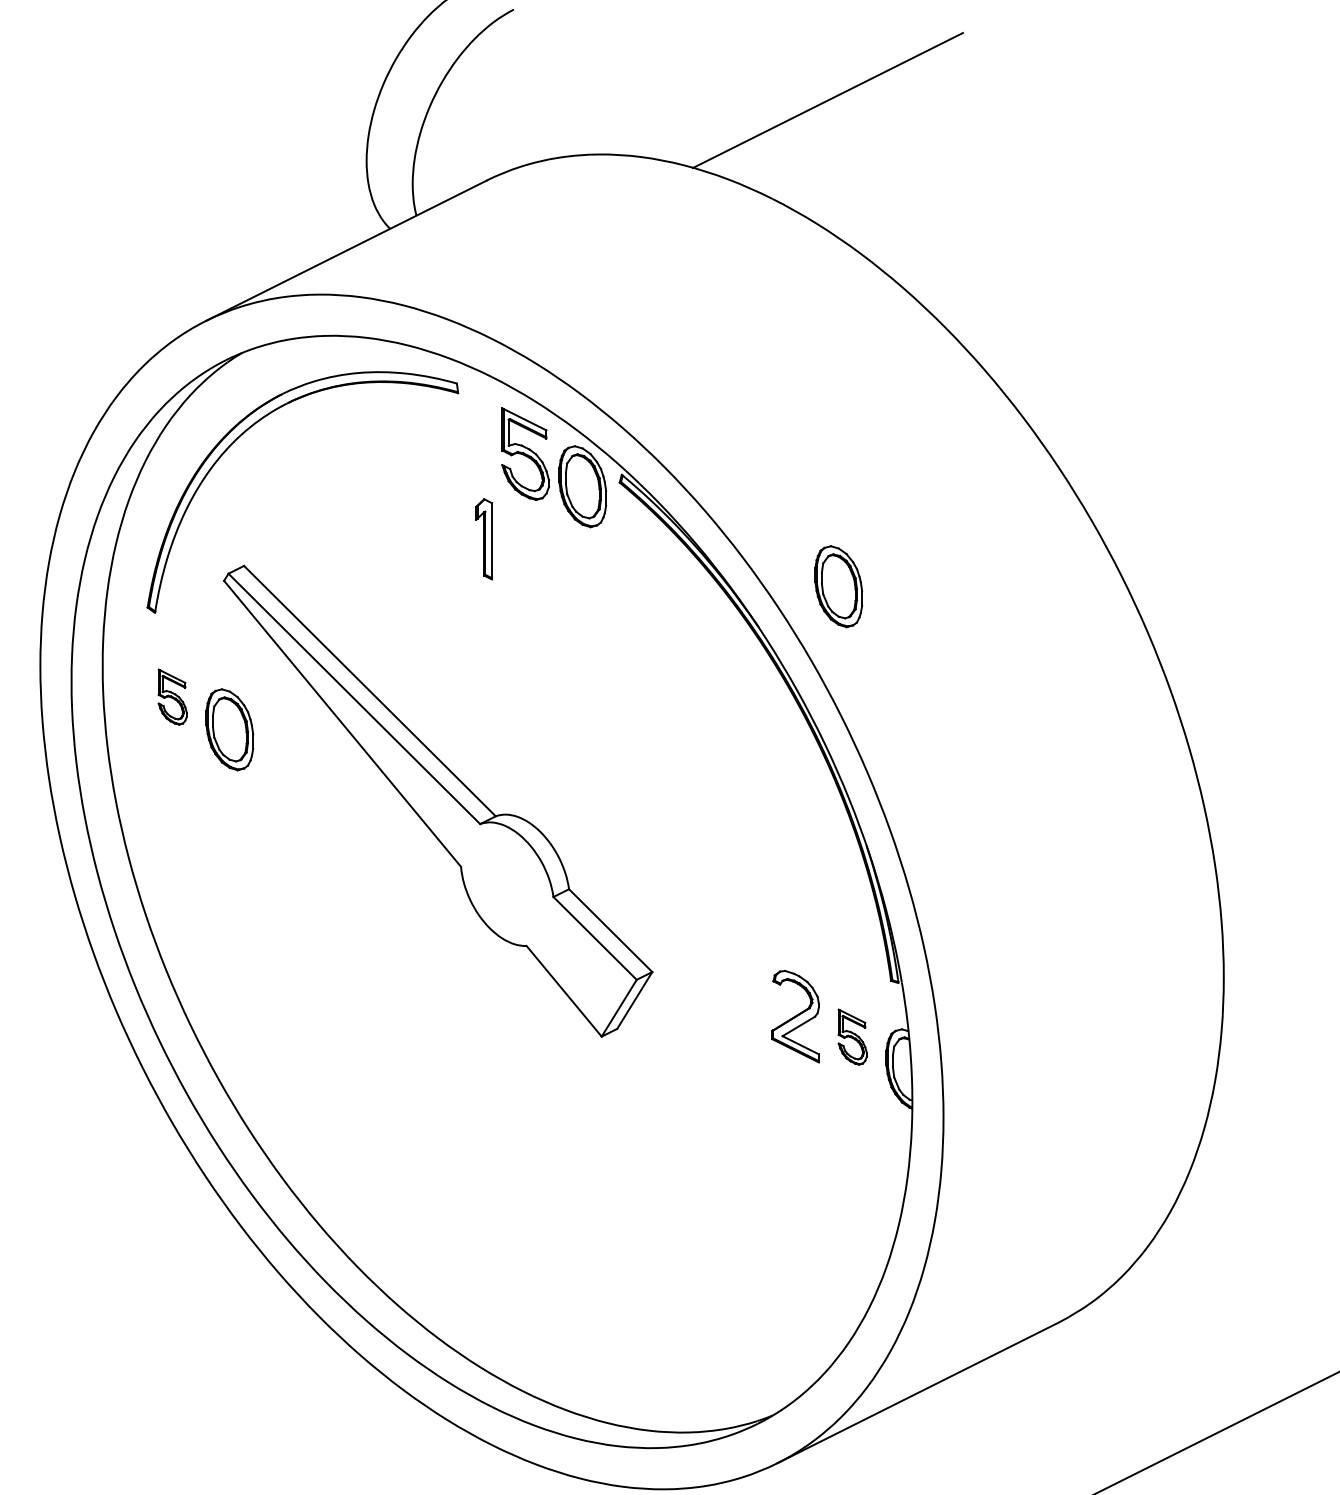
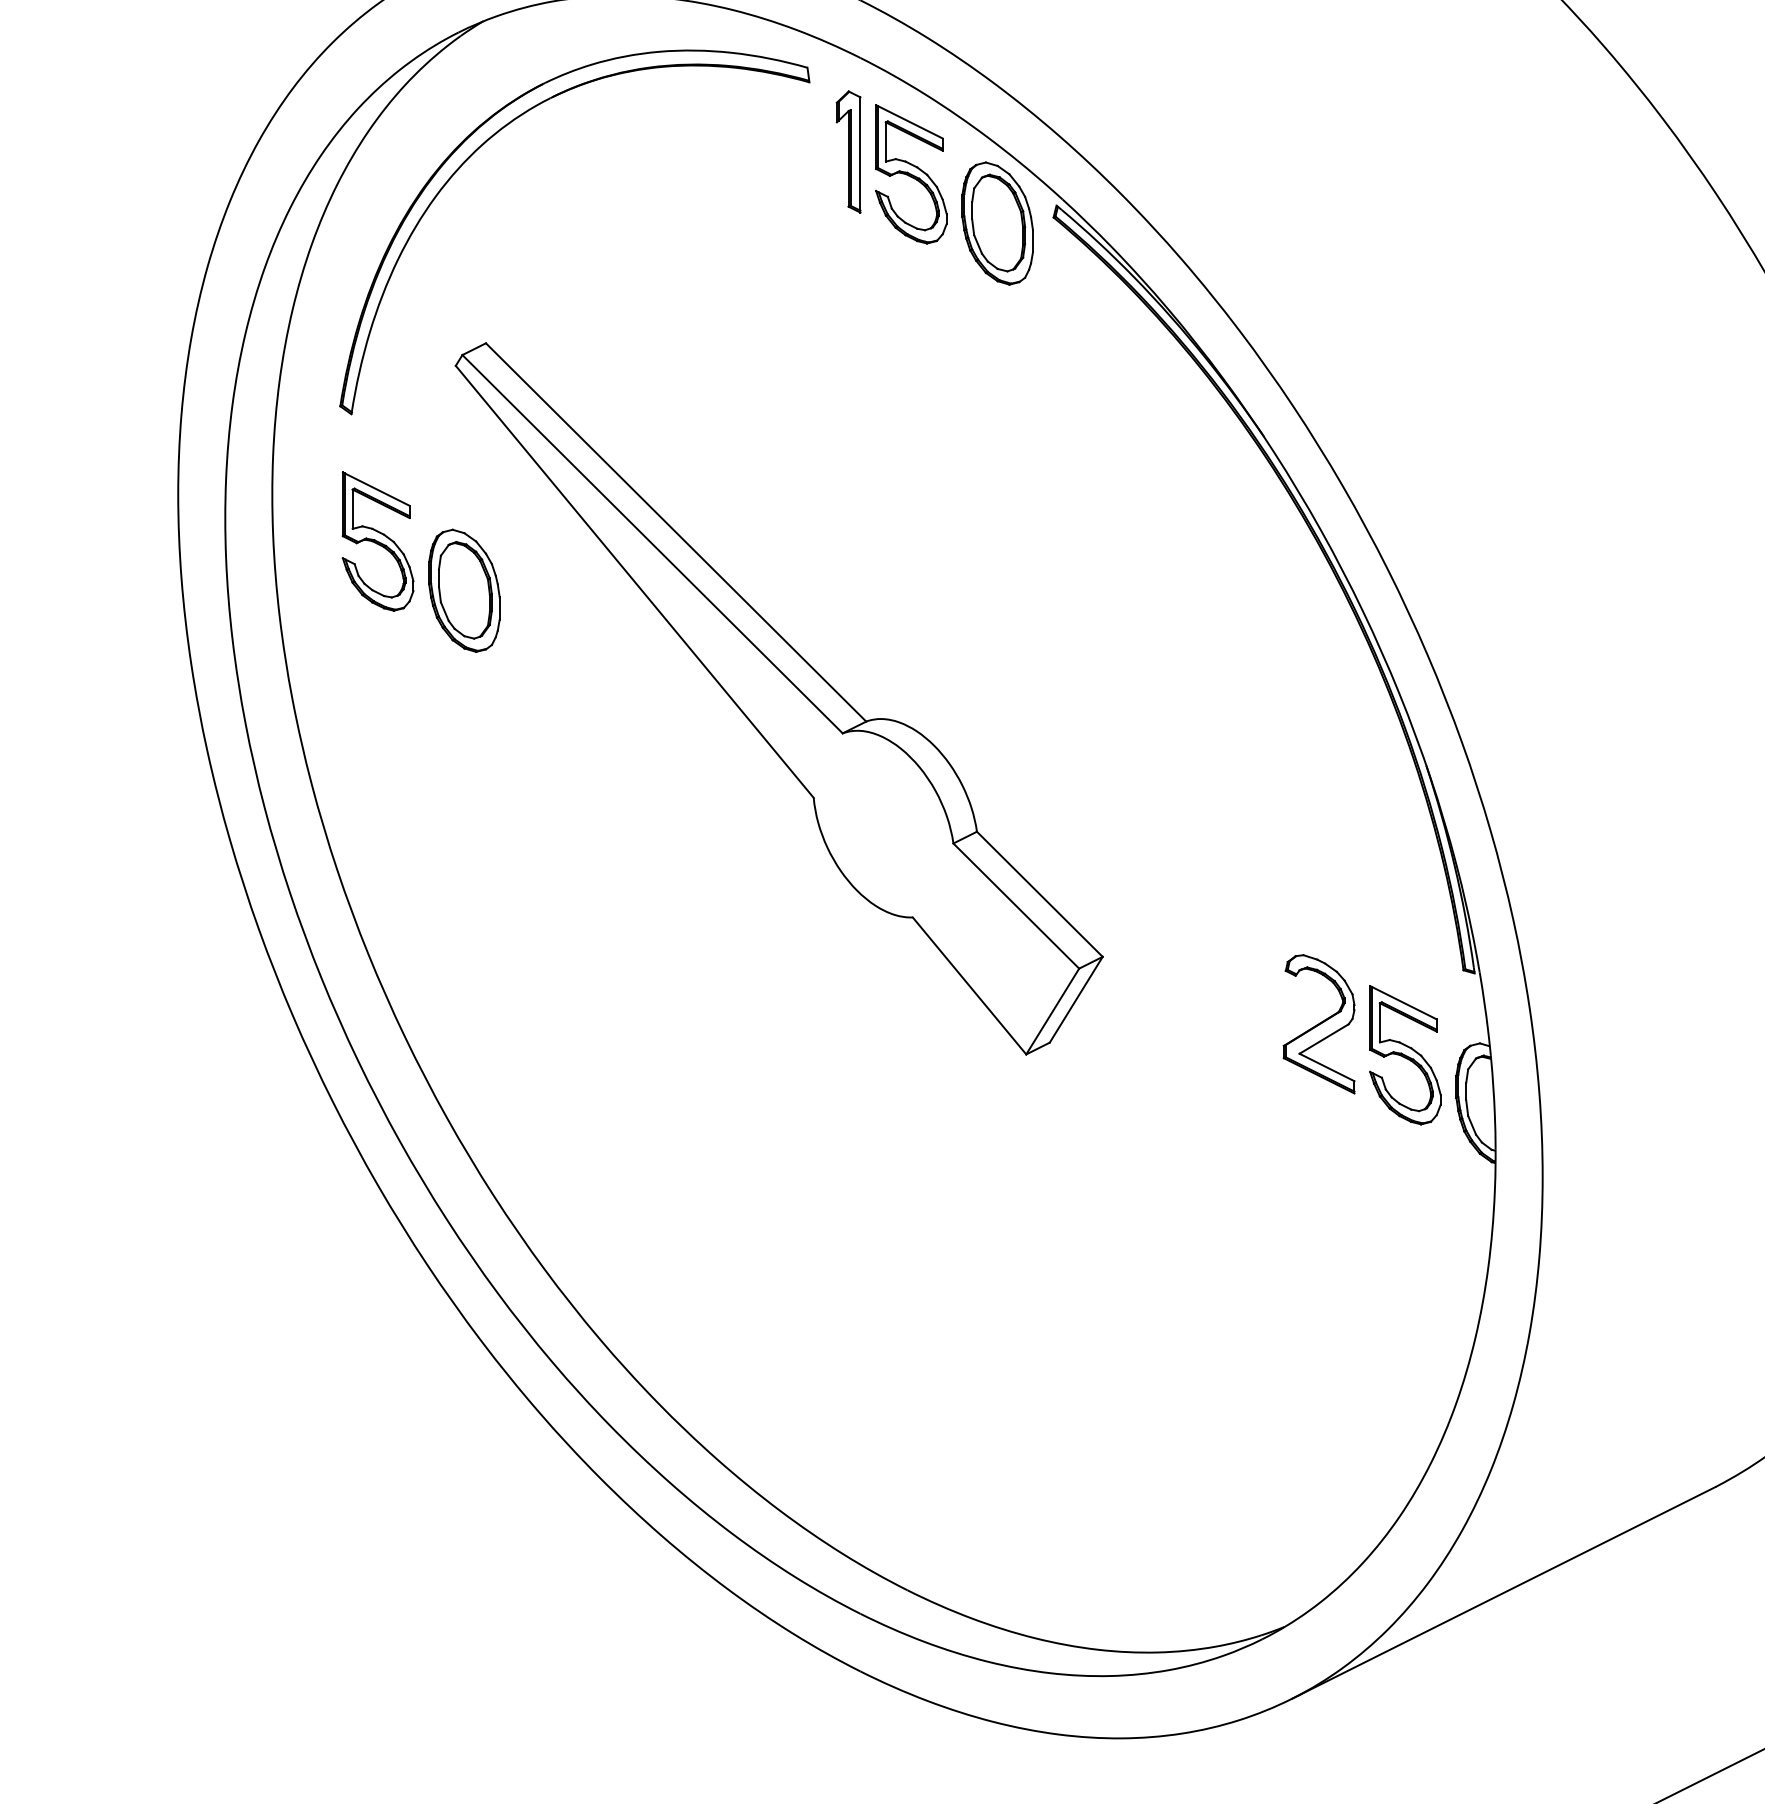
part: (483, 539) -> (847, 152), moved
part: (838, 586) -> (1384, 374), removed
part: (172, 696) -> (377, 540), size x1.67
part: (852, 1036) -> (1405, 1054), size x1.67

